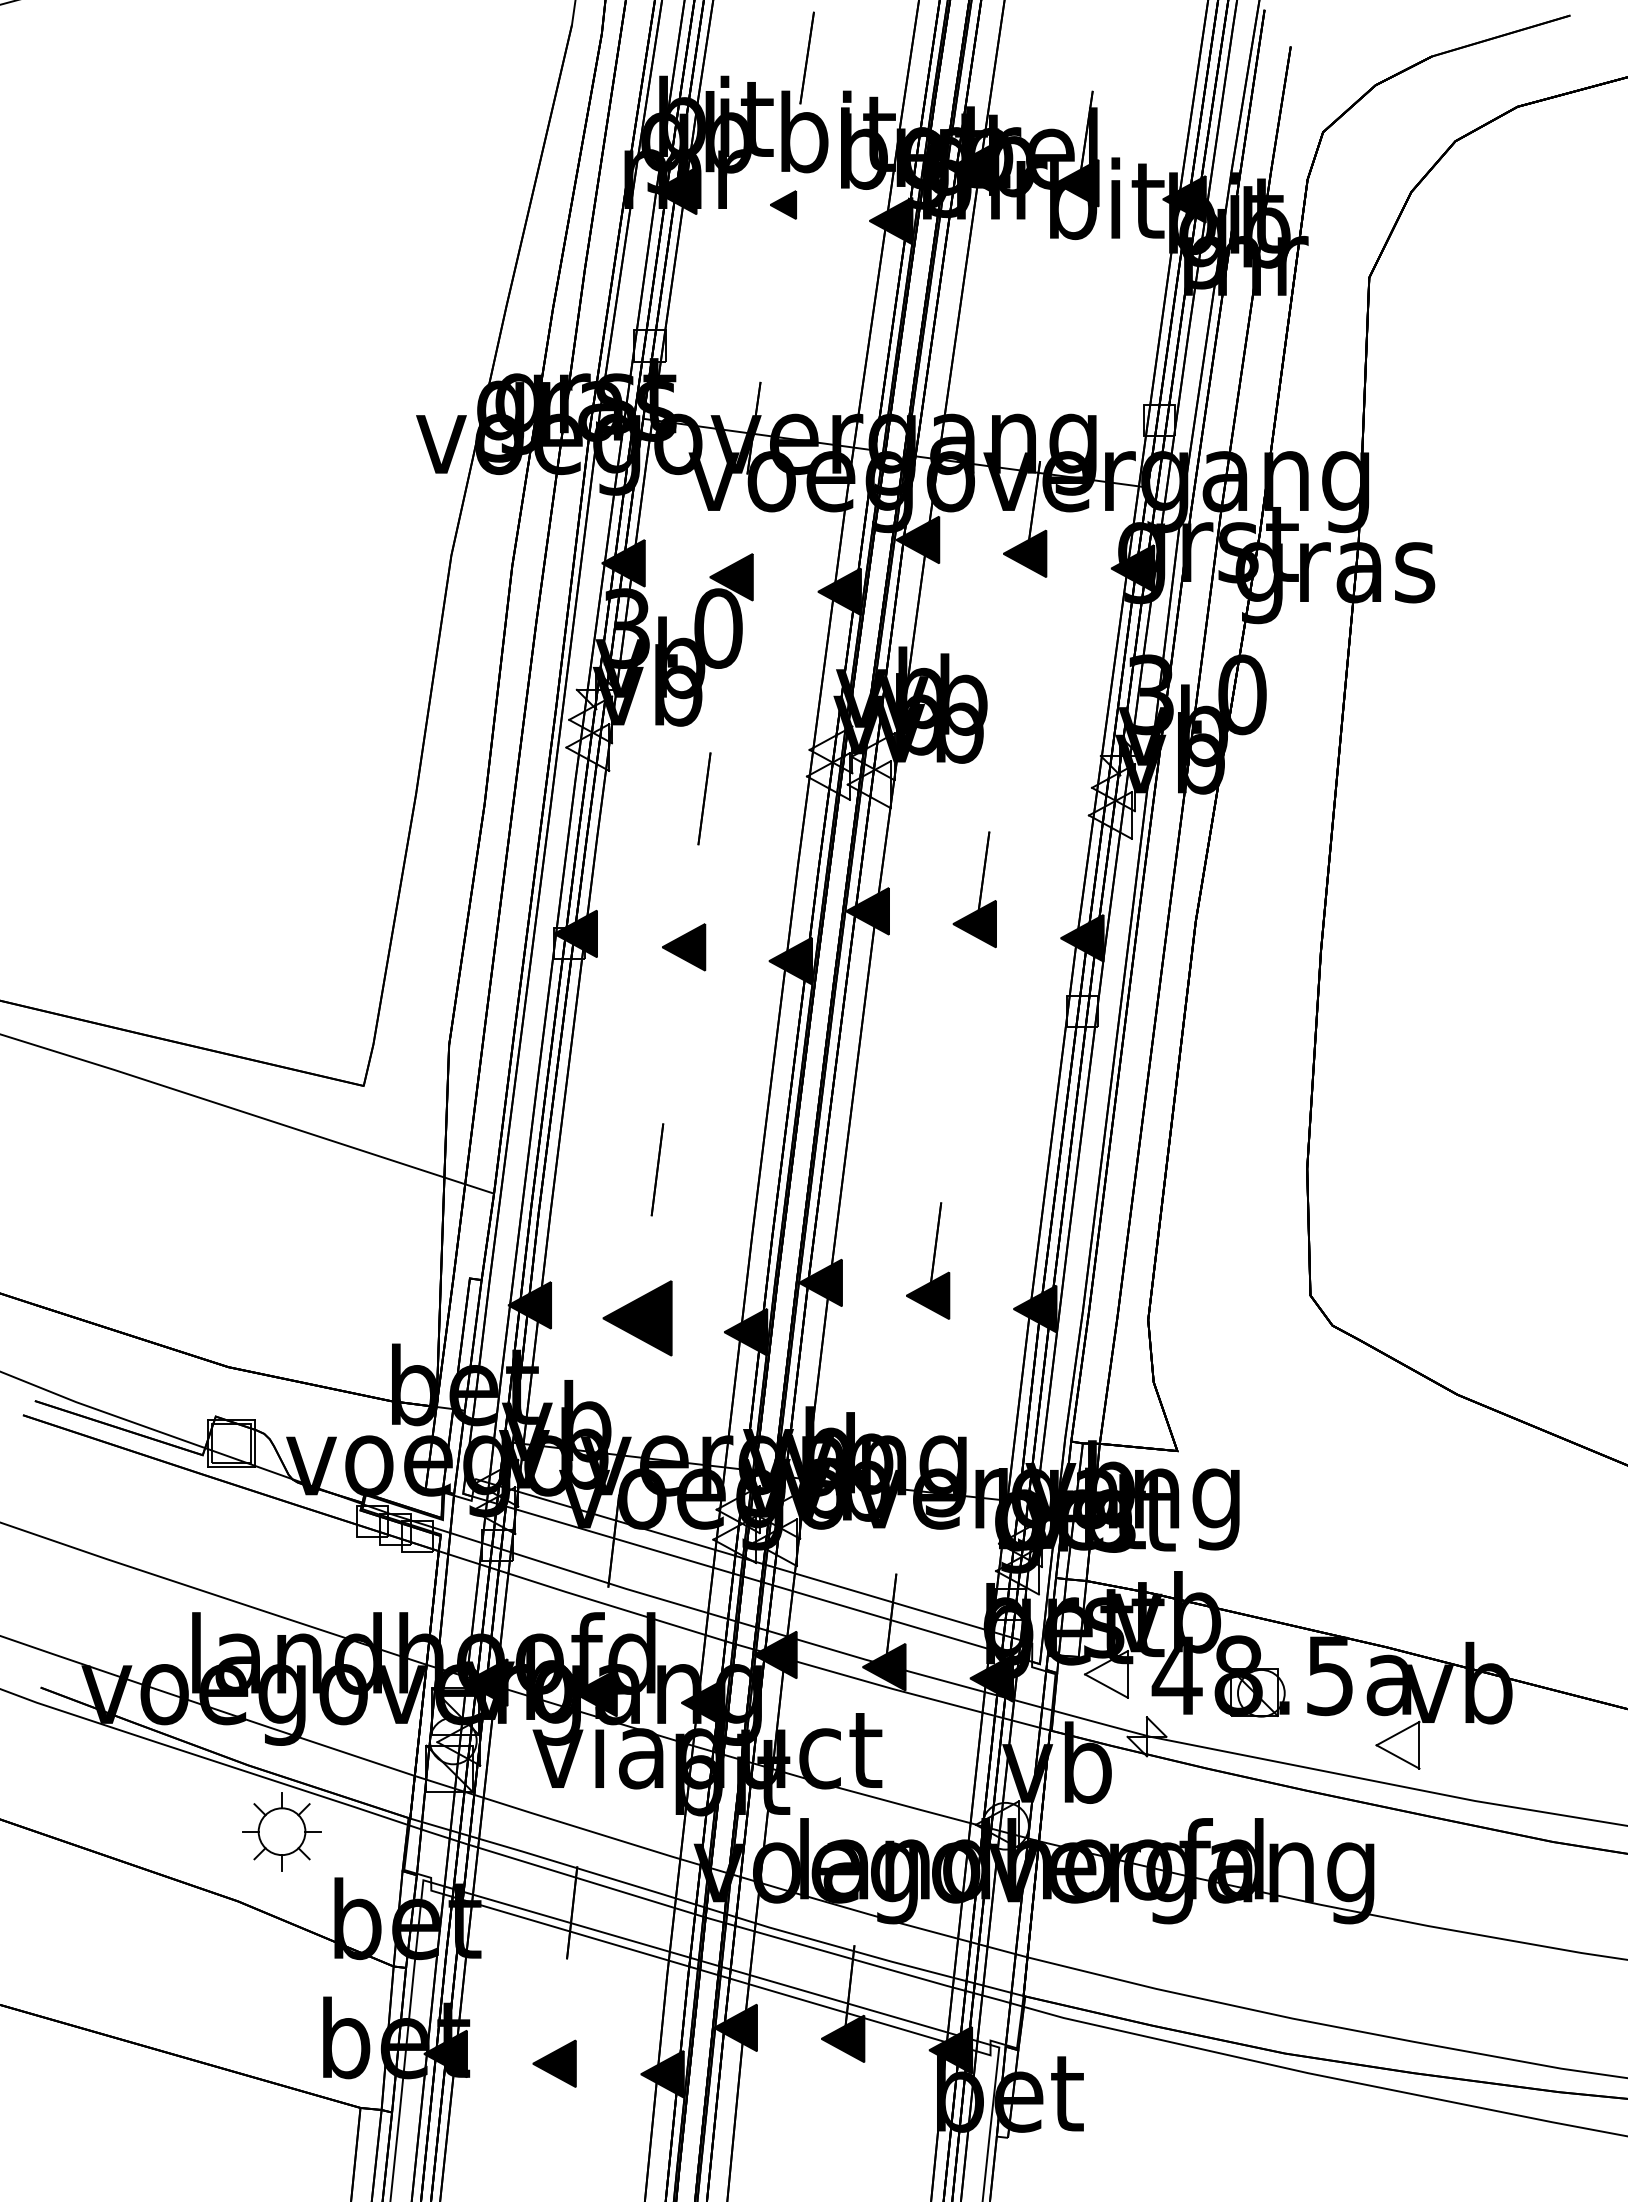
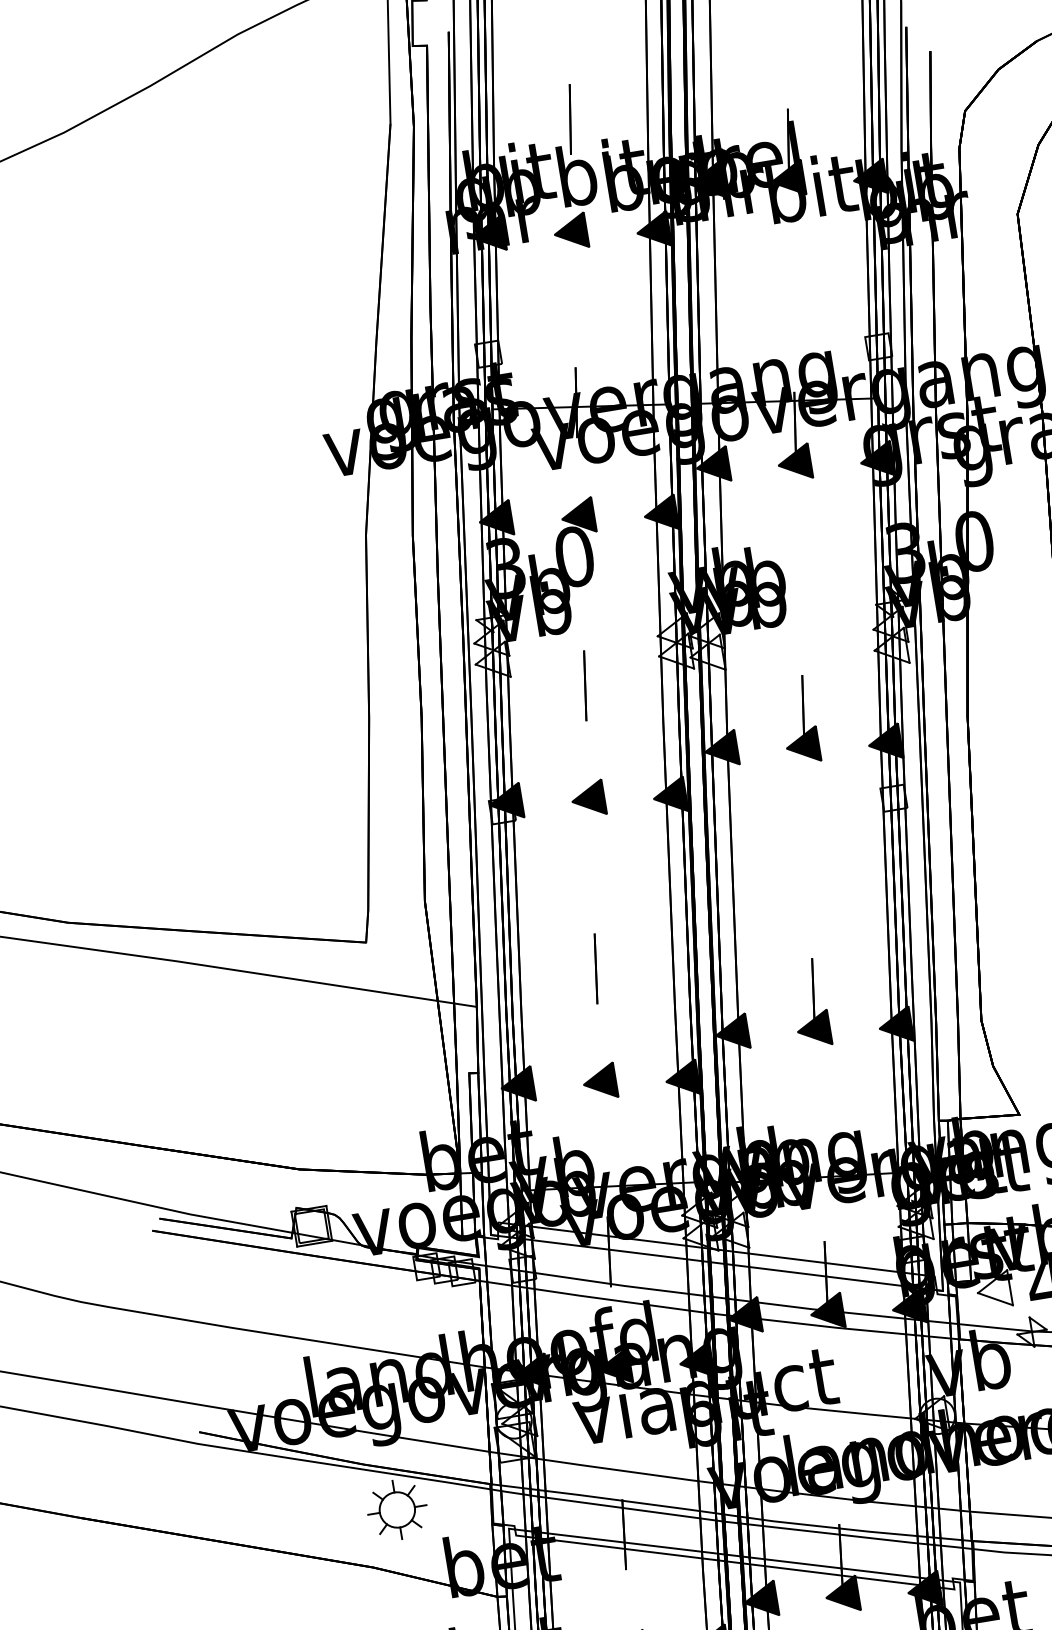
part: (783, 204) -> (570, 231), size x1.67
part: (638, 1318) -> (600, 1082), size x0.62

